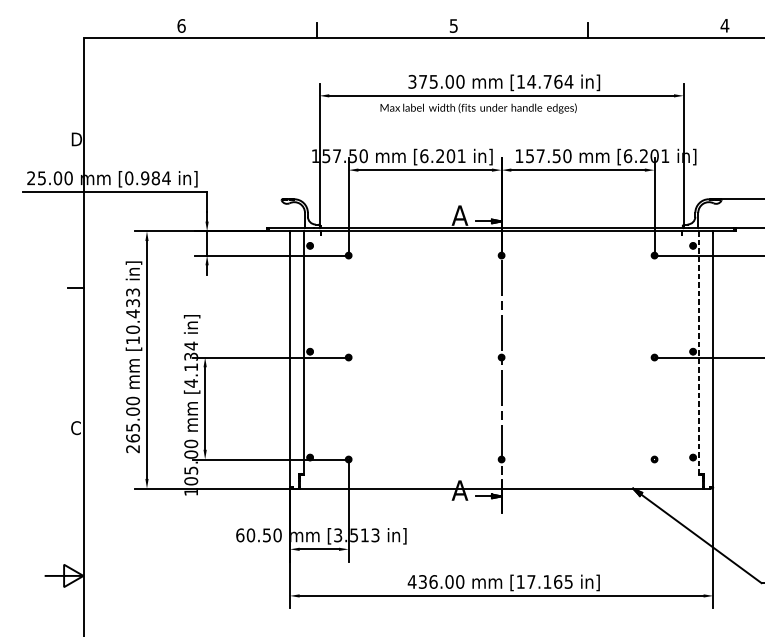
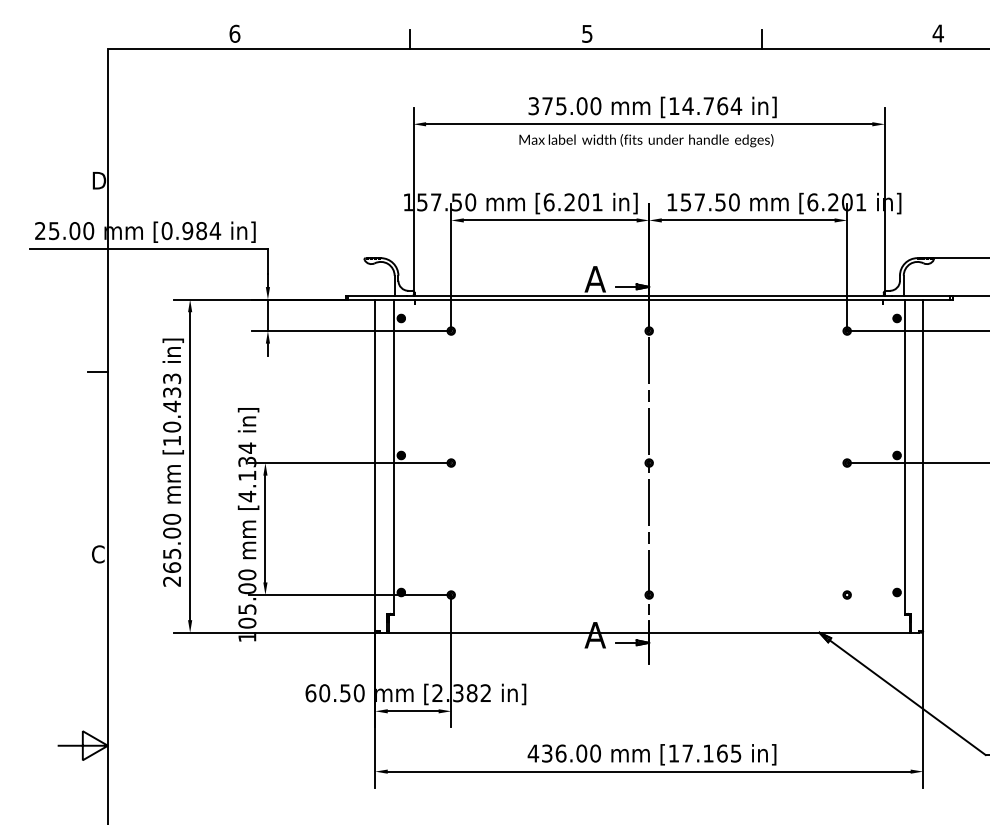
text: (478, 108) -> (646, 140), moved
line: (698, 353) -> (904, 457), dashed -> solid
text: (356, 535) -> (461, 693), [3.513 -> [2.382

